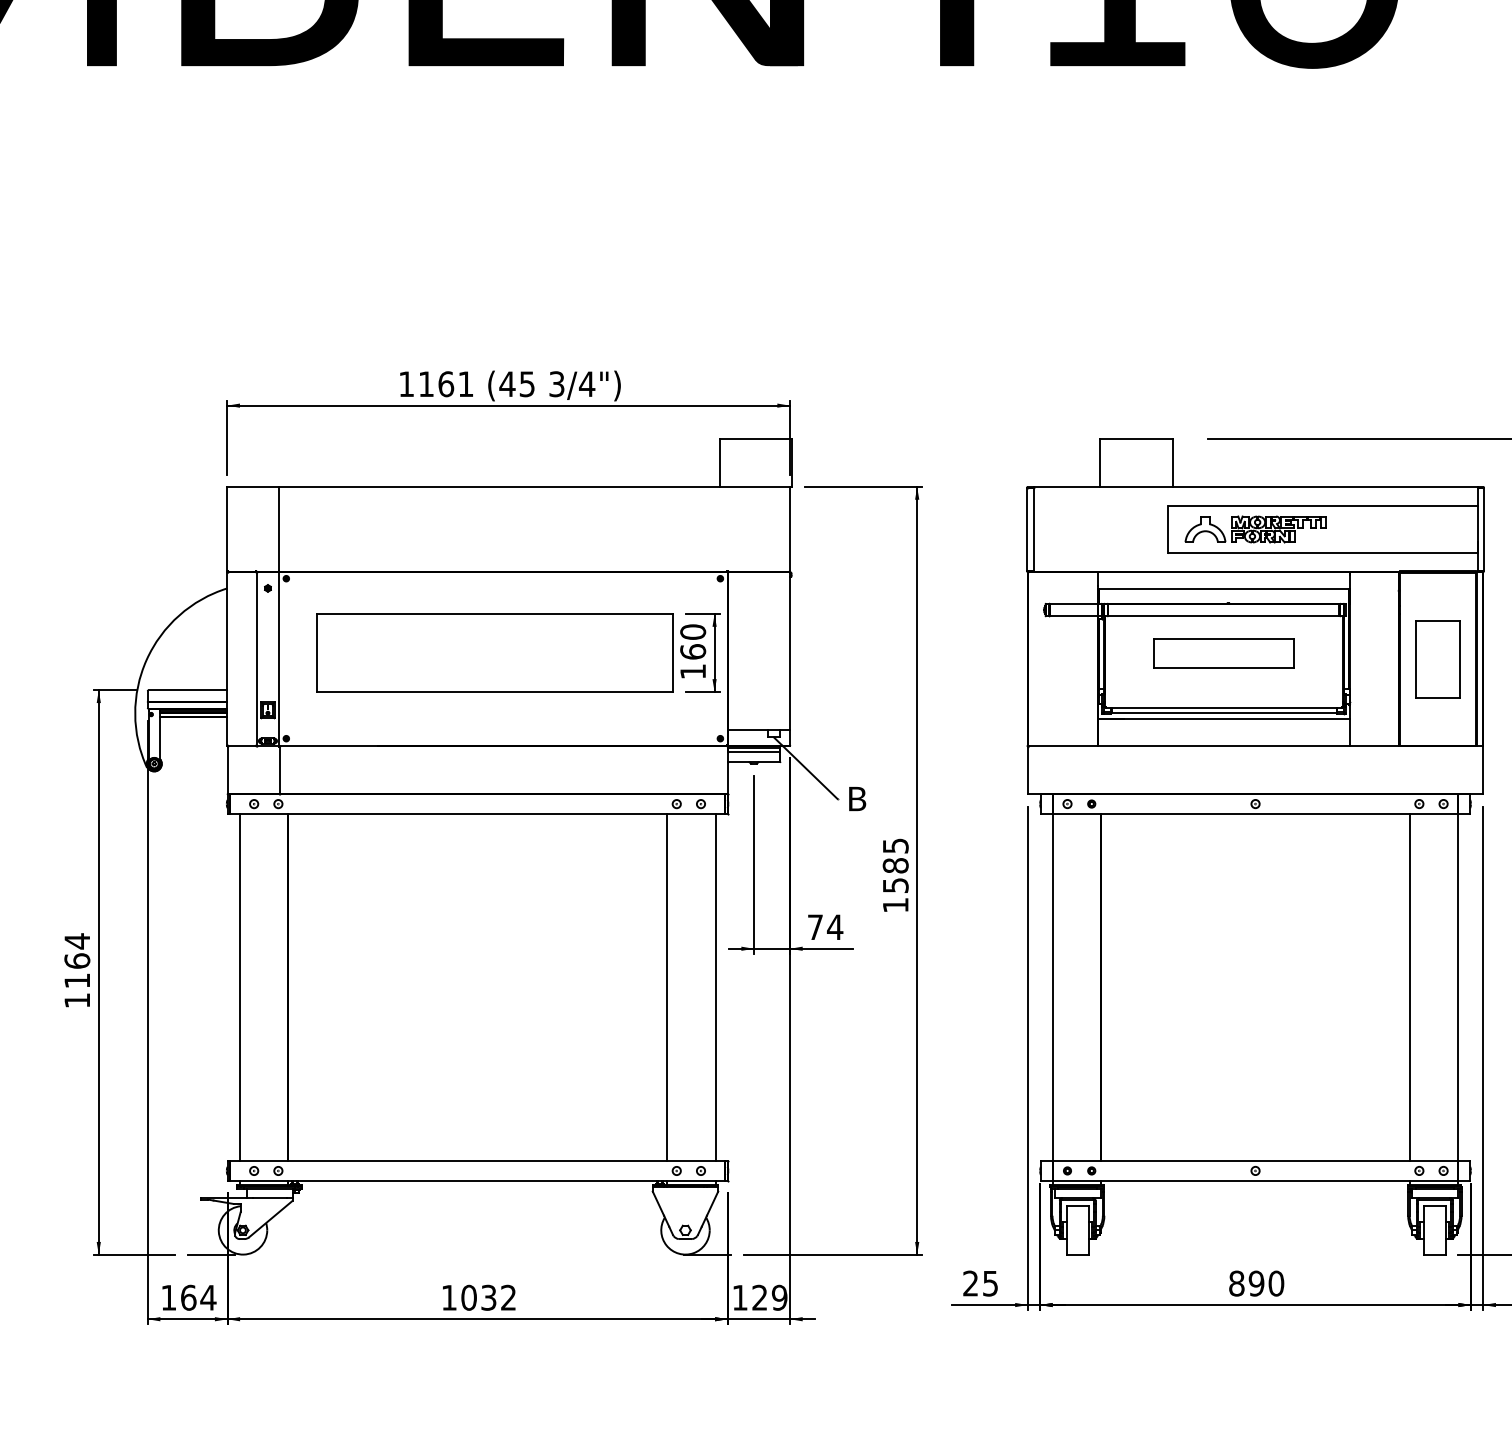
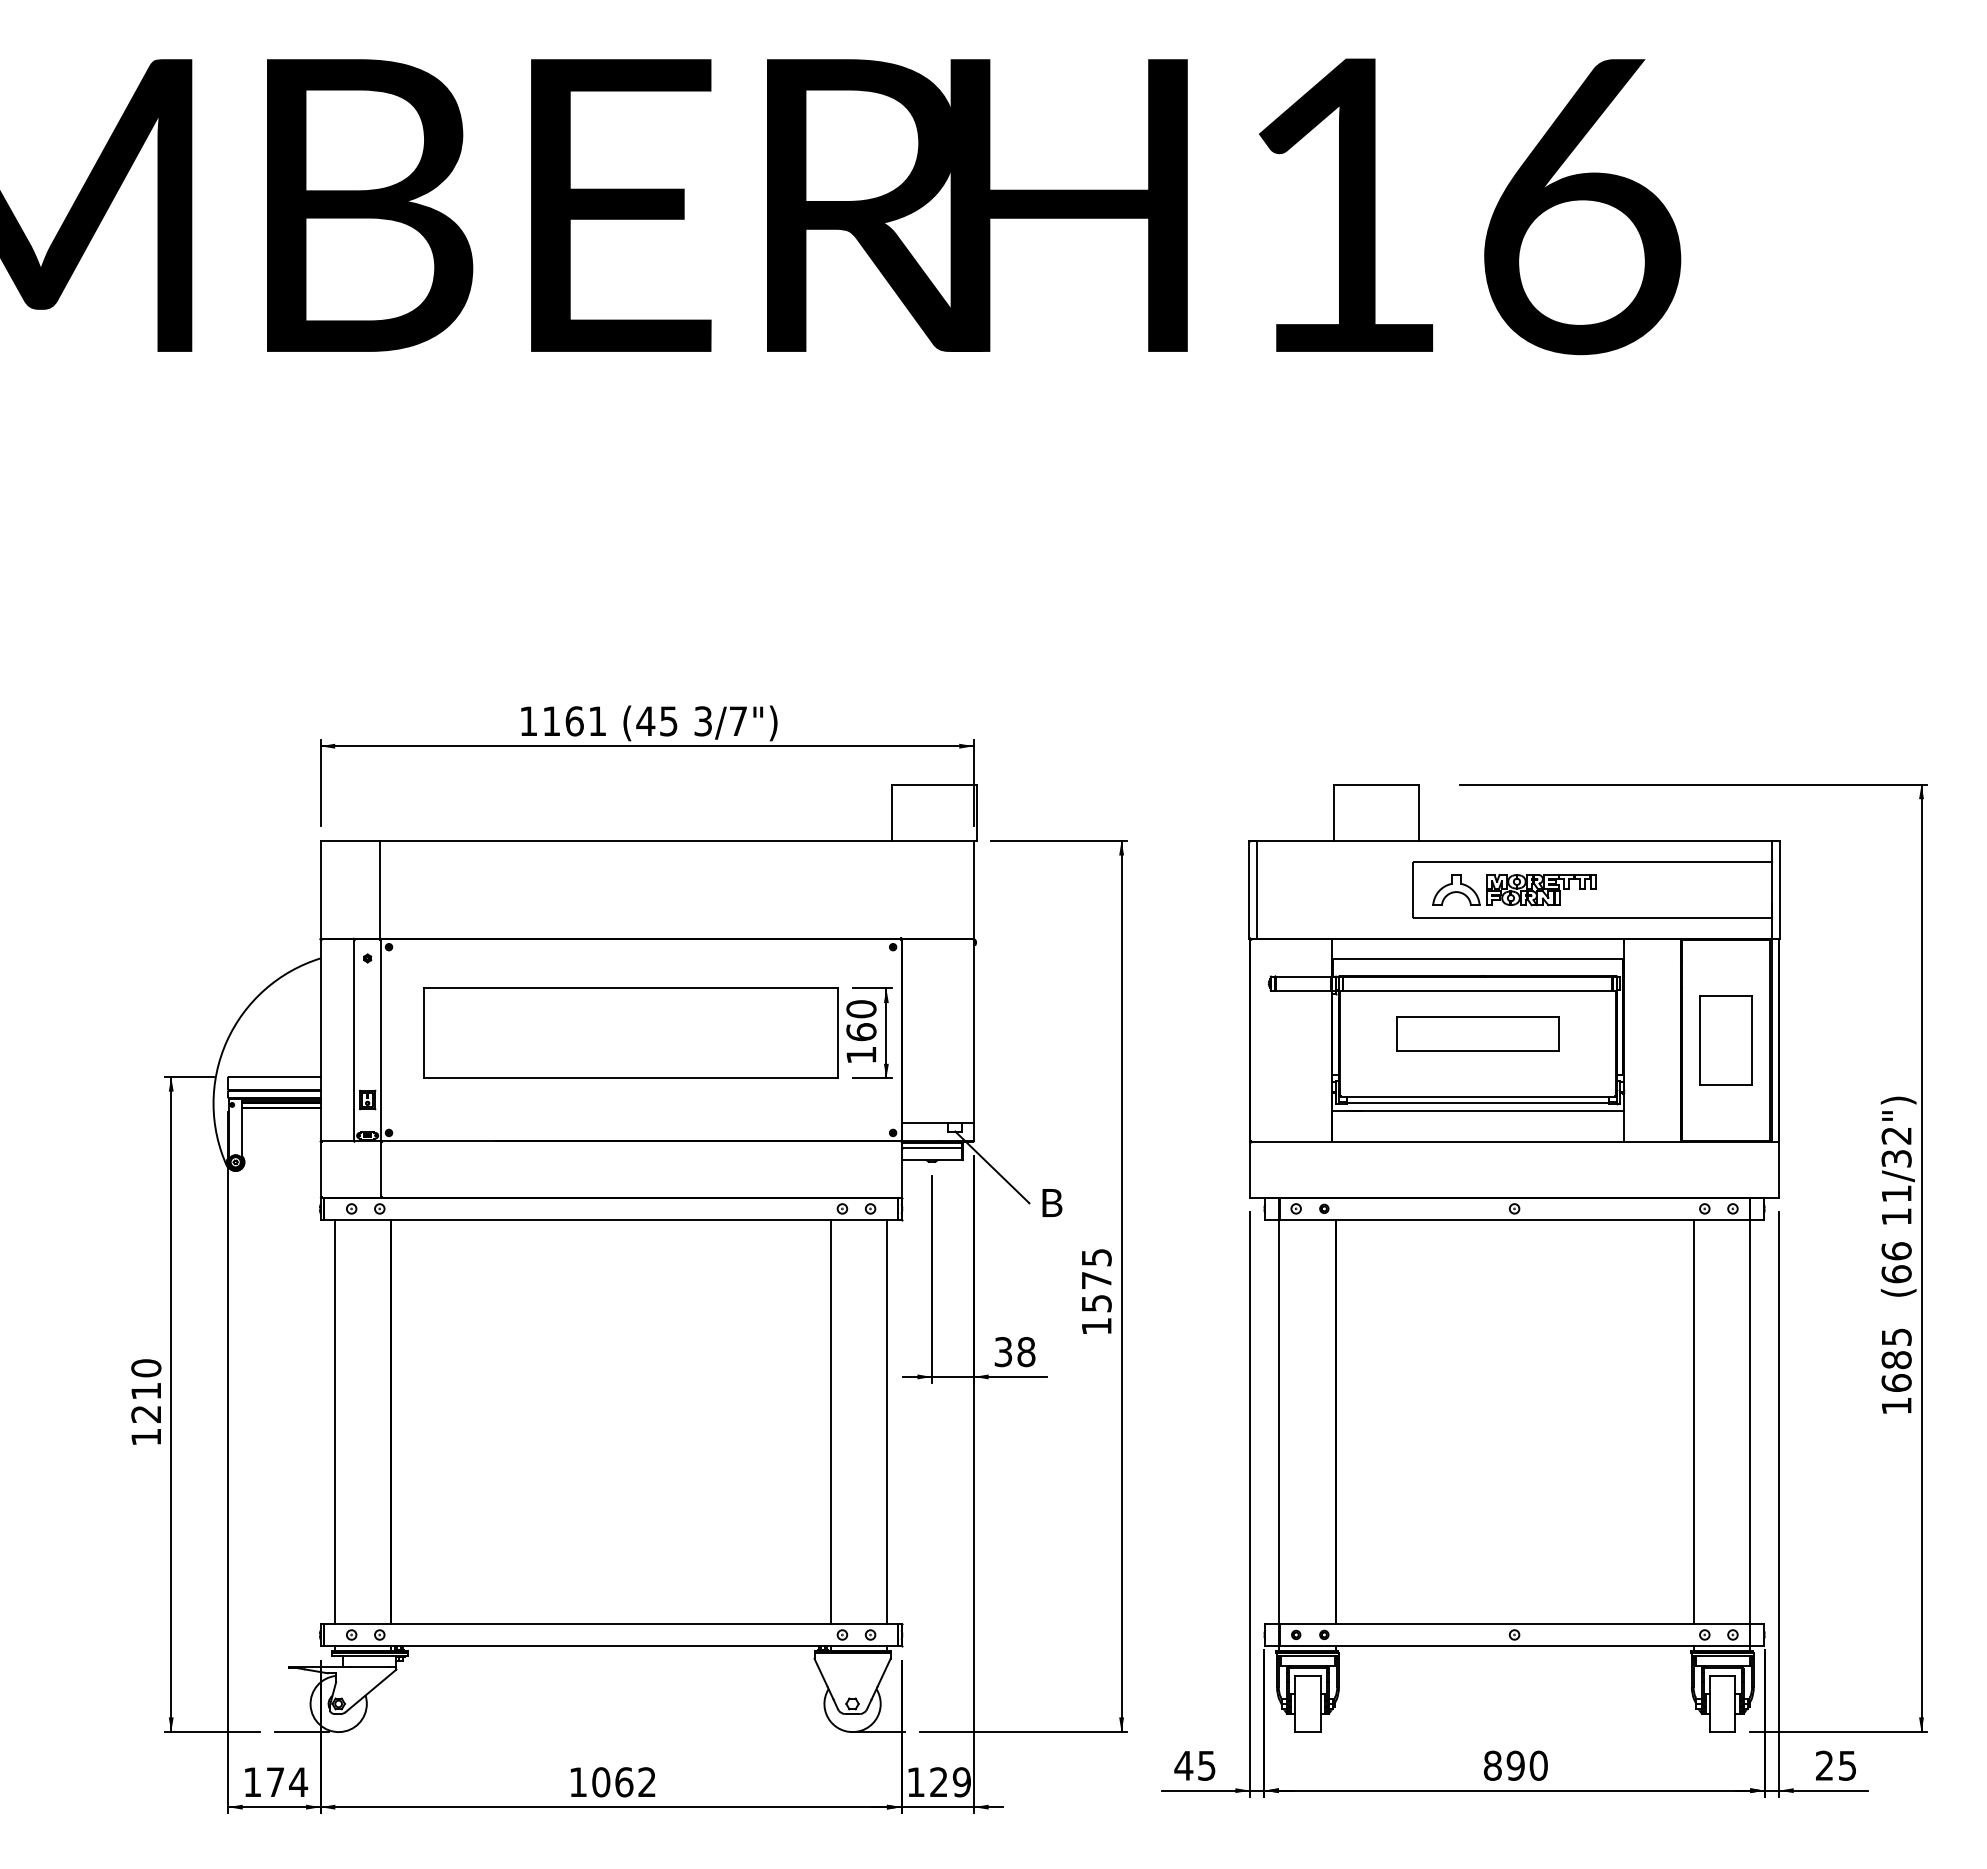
text: (586, 383) -> (737, 720), 3/4") -> 3/7")
text: (895, 865) -> (1096, 1280), 1585 -> 1575
text: (824, 927) -> (1014, 1352), 74 -> 38
text: (77, 960) -> (146, 1390), 1164 -> 1210
text: (970, 1283) -> (1183, 1765), 25 -> 45
text: (188, 1298) -> (275, 1782), 164 -> 174
text: (489, 1298) -> (624, 1782), 1032 -> 1062

